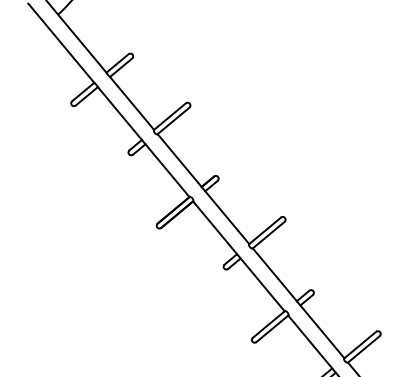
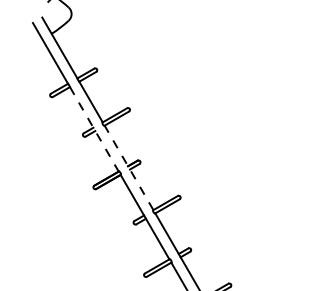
line: (143, 142) -> (94, 129), solid -> dashed
line: (204, 188) -> (129, 167), solid -> dashed

